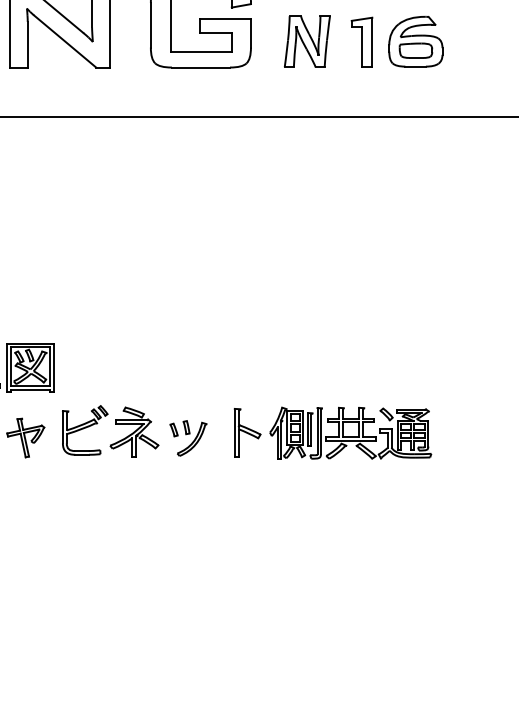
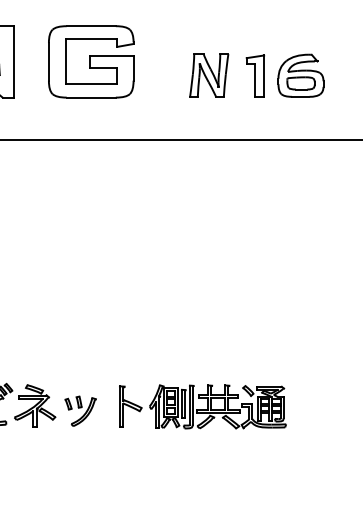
part: (363, 41) -> (256, 75), moved

